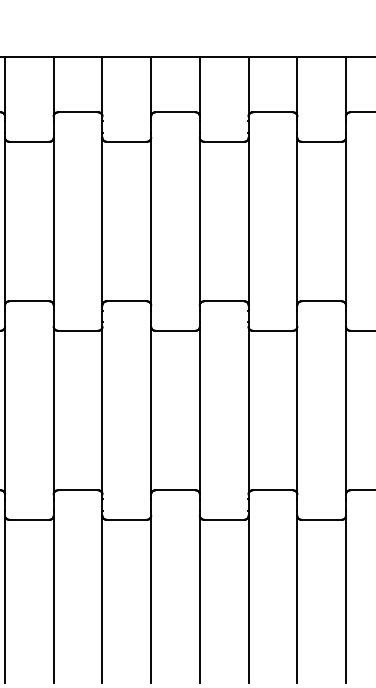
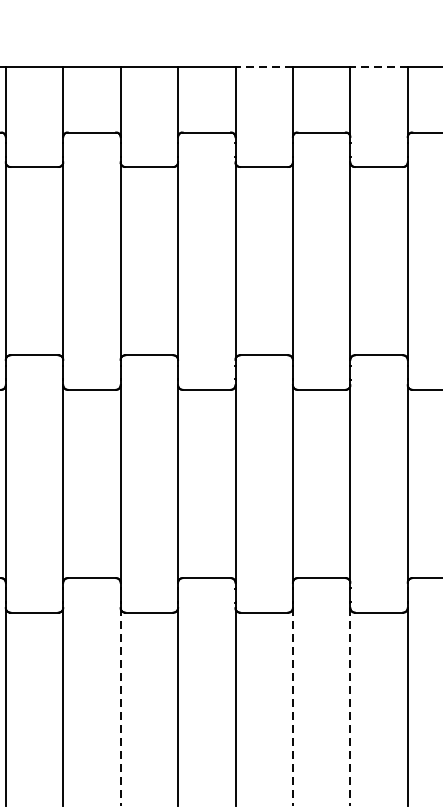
line: (223, 57) -> (263, 67), solid -> dashed
line: (321, 57) -> (378, 67), solid -> dashed
line: (102, 599) -> (120, 706), solid -> dashed
line: (248, 599) -> (292, 706), solid -> dashed
line: (297, 599) -> (350, 706), solid -> dashed

